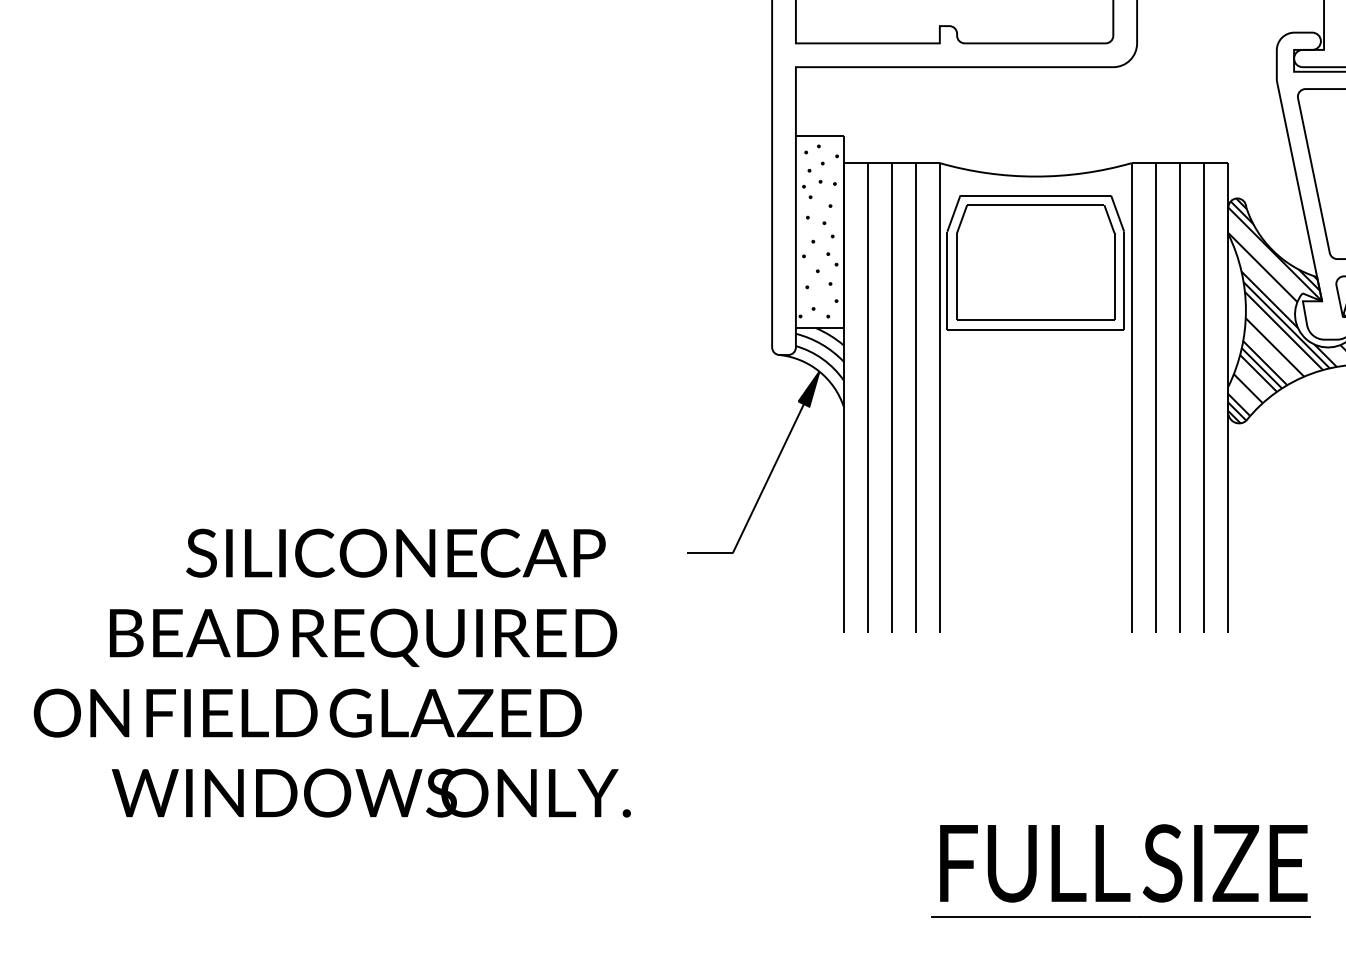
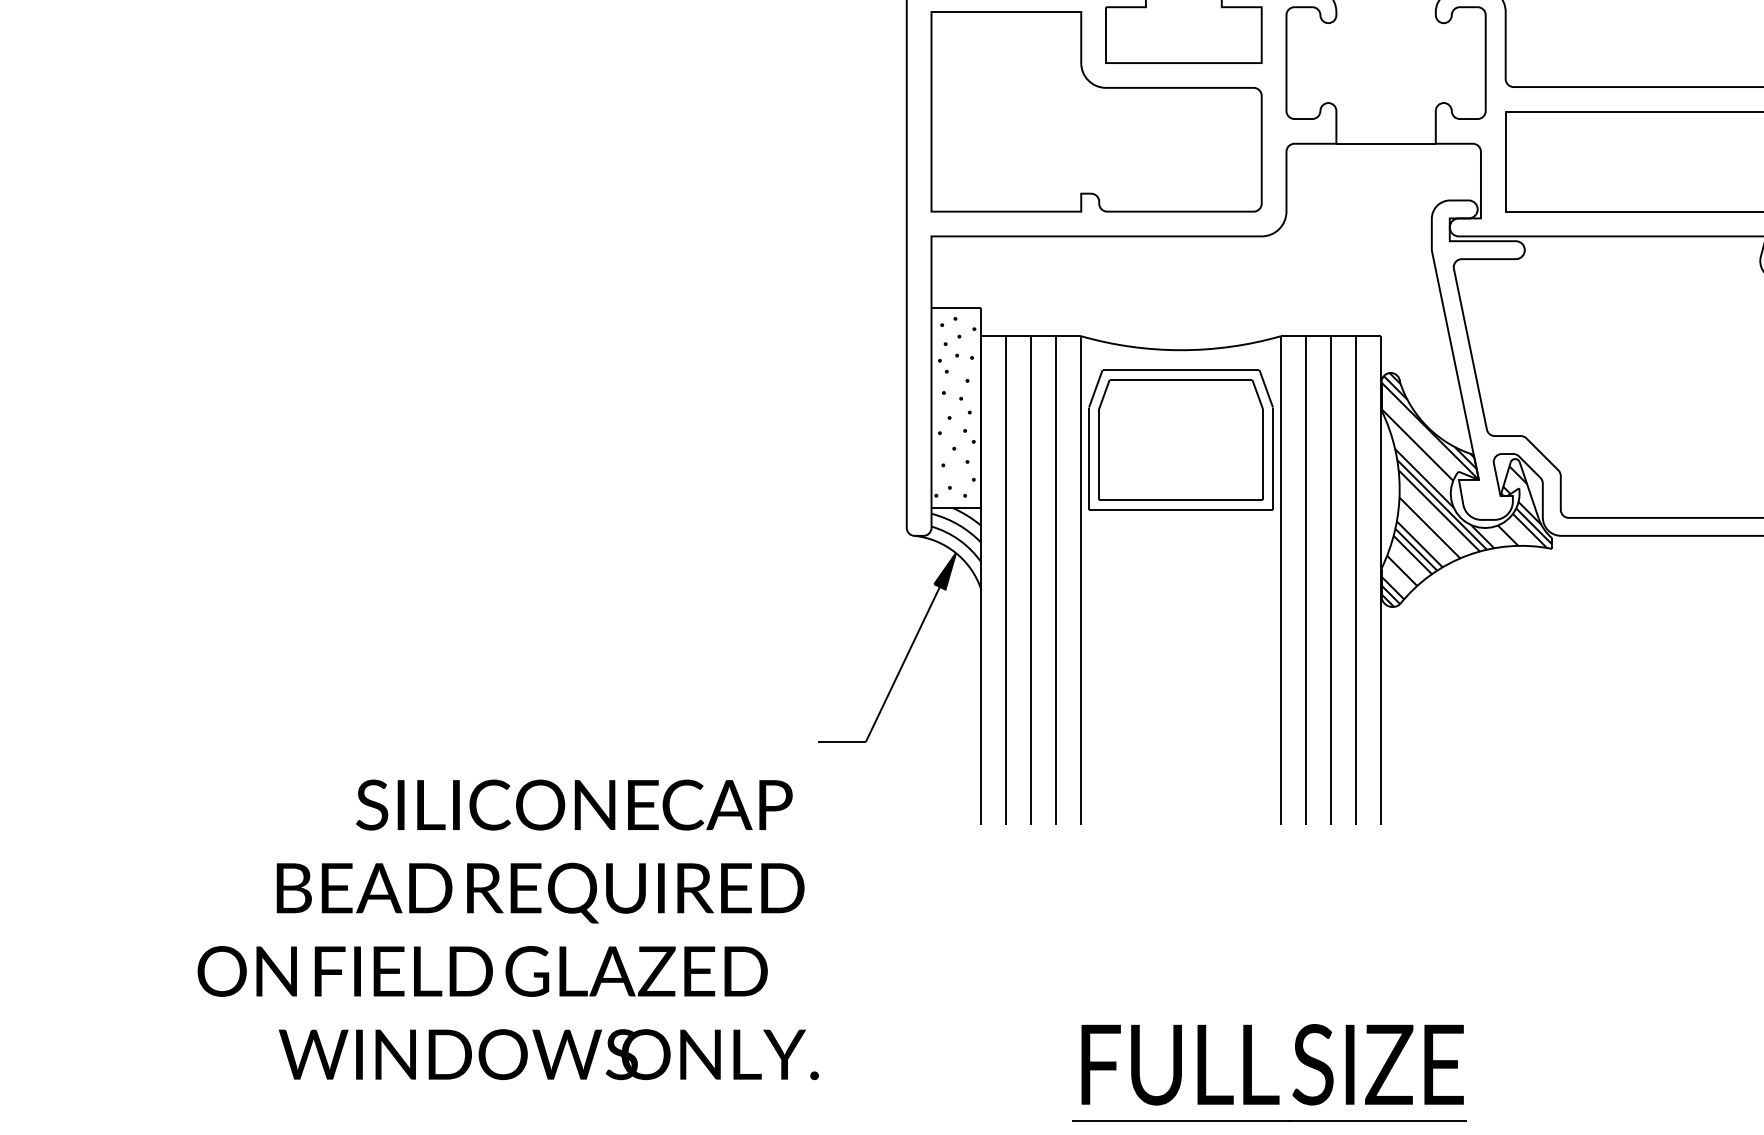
text: (331, 672) -> (507, 929), moved

